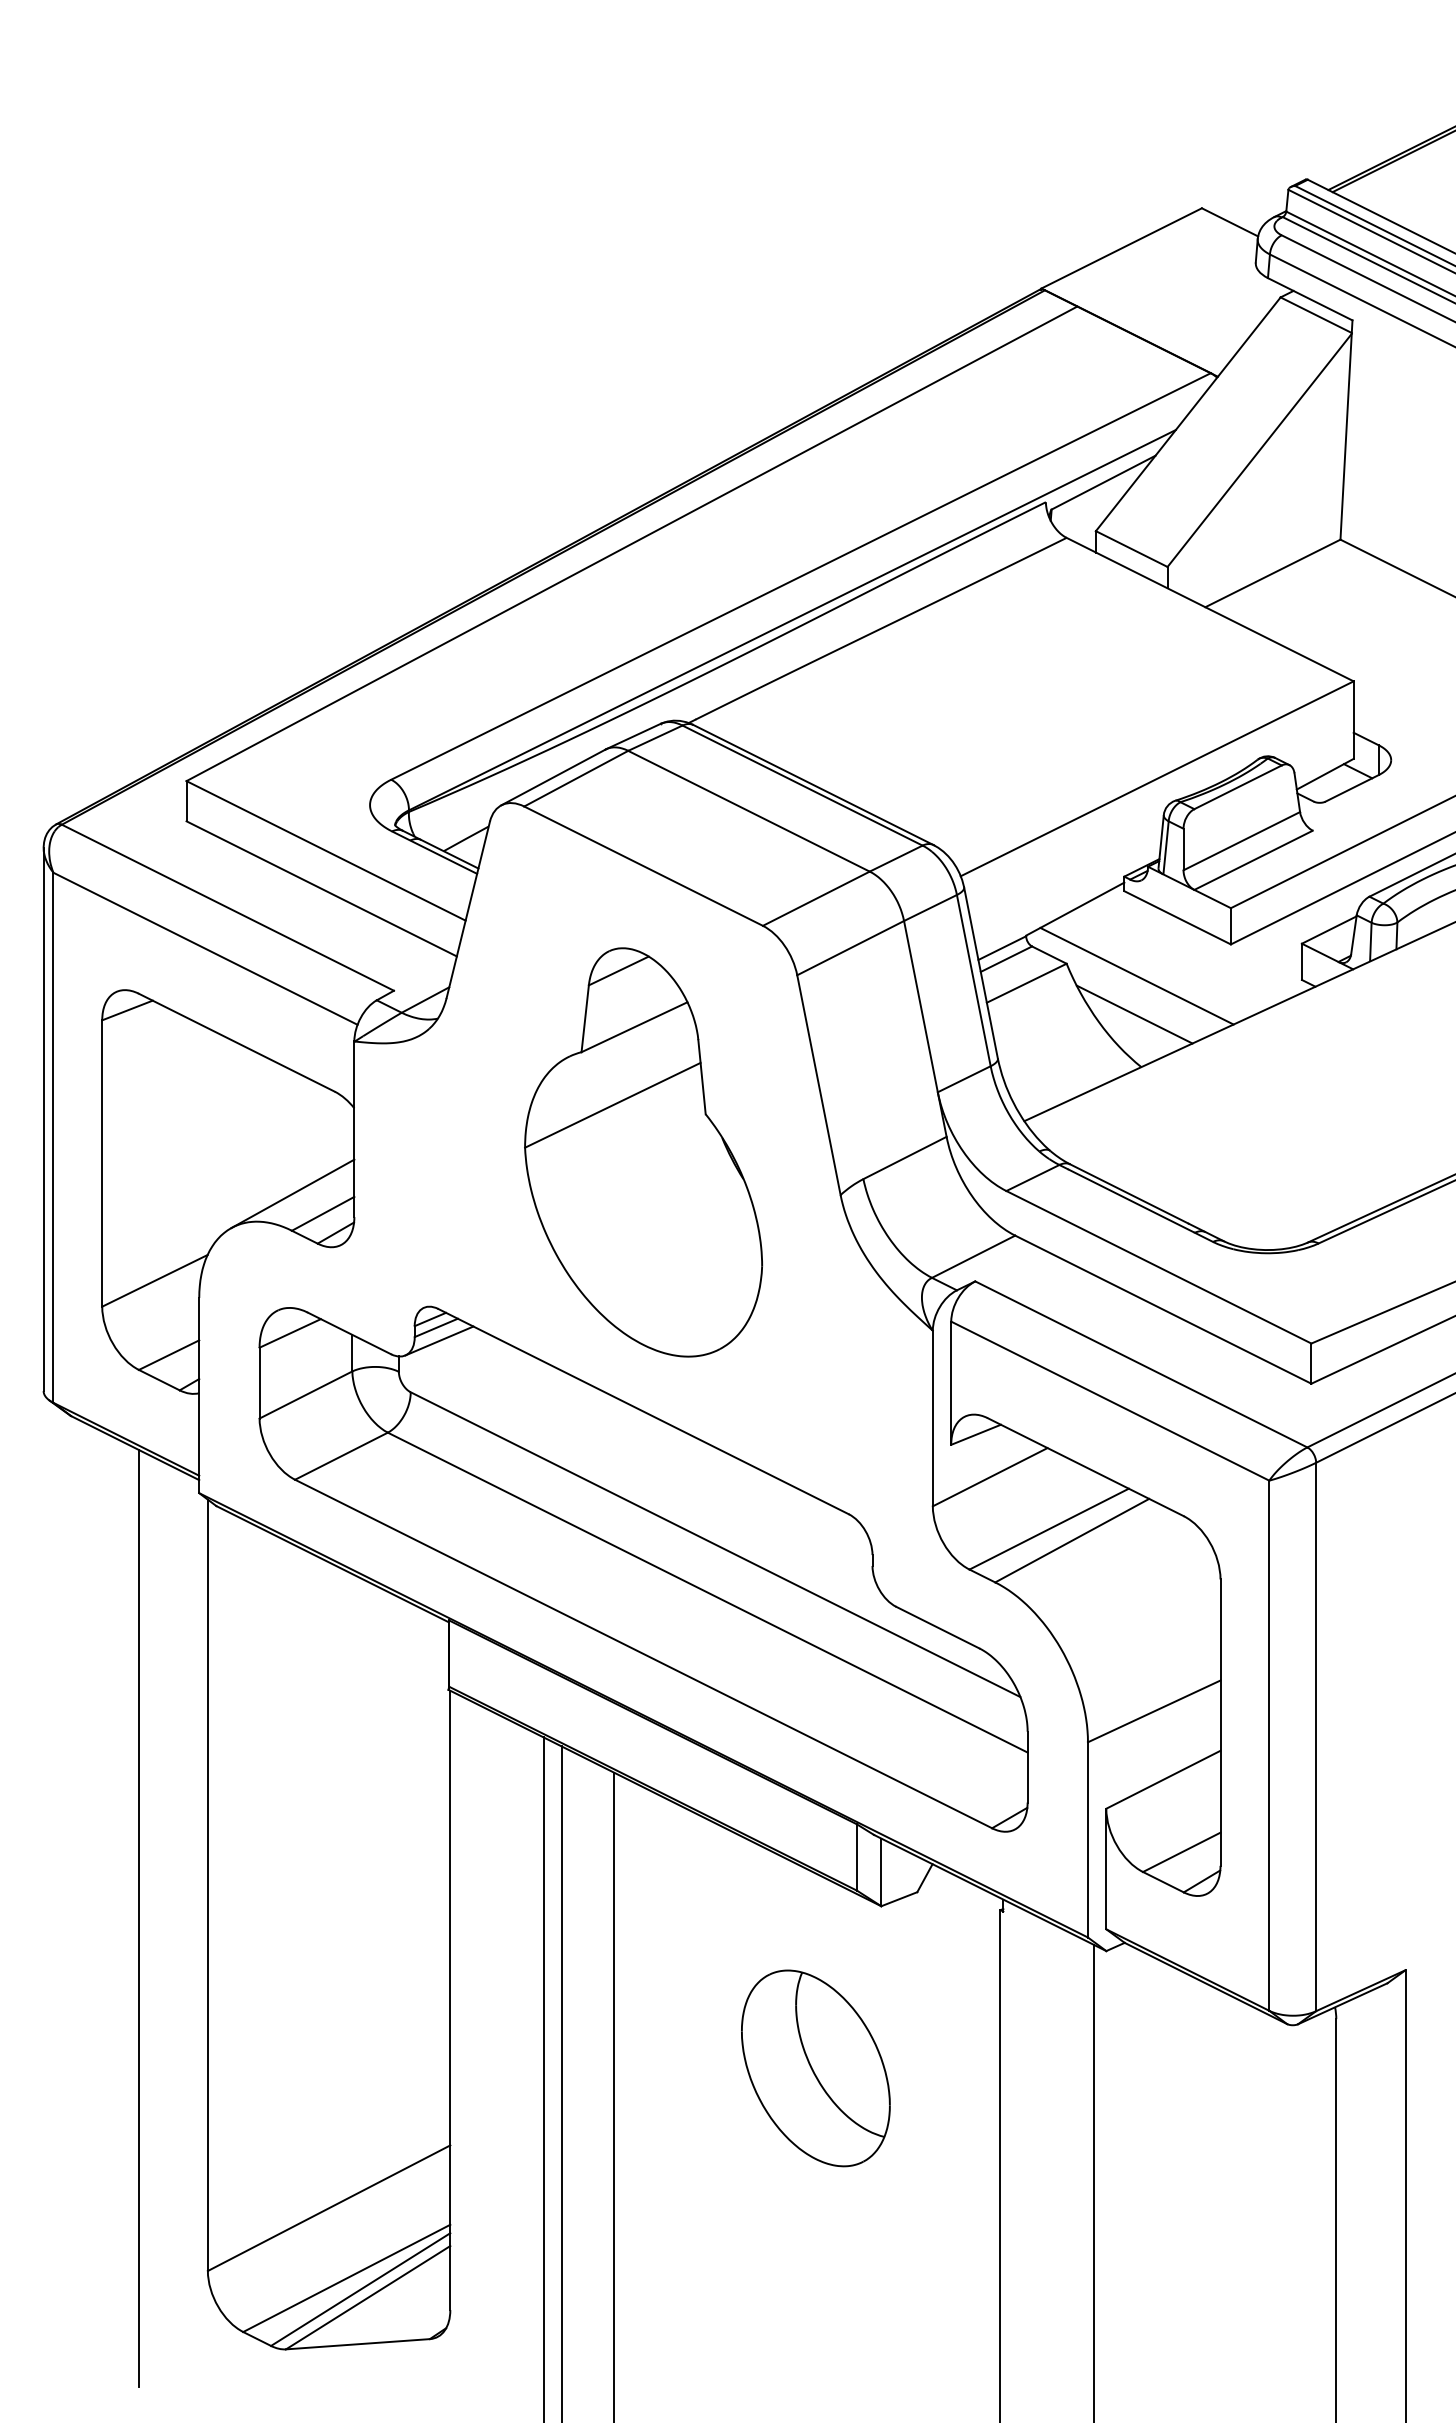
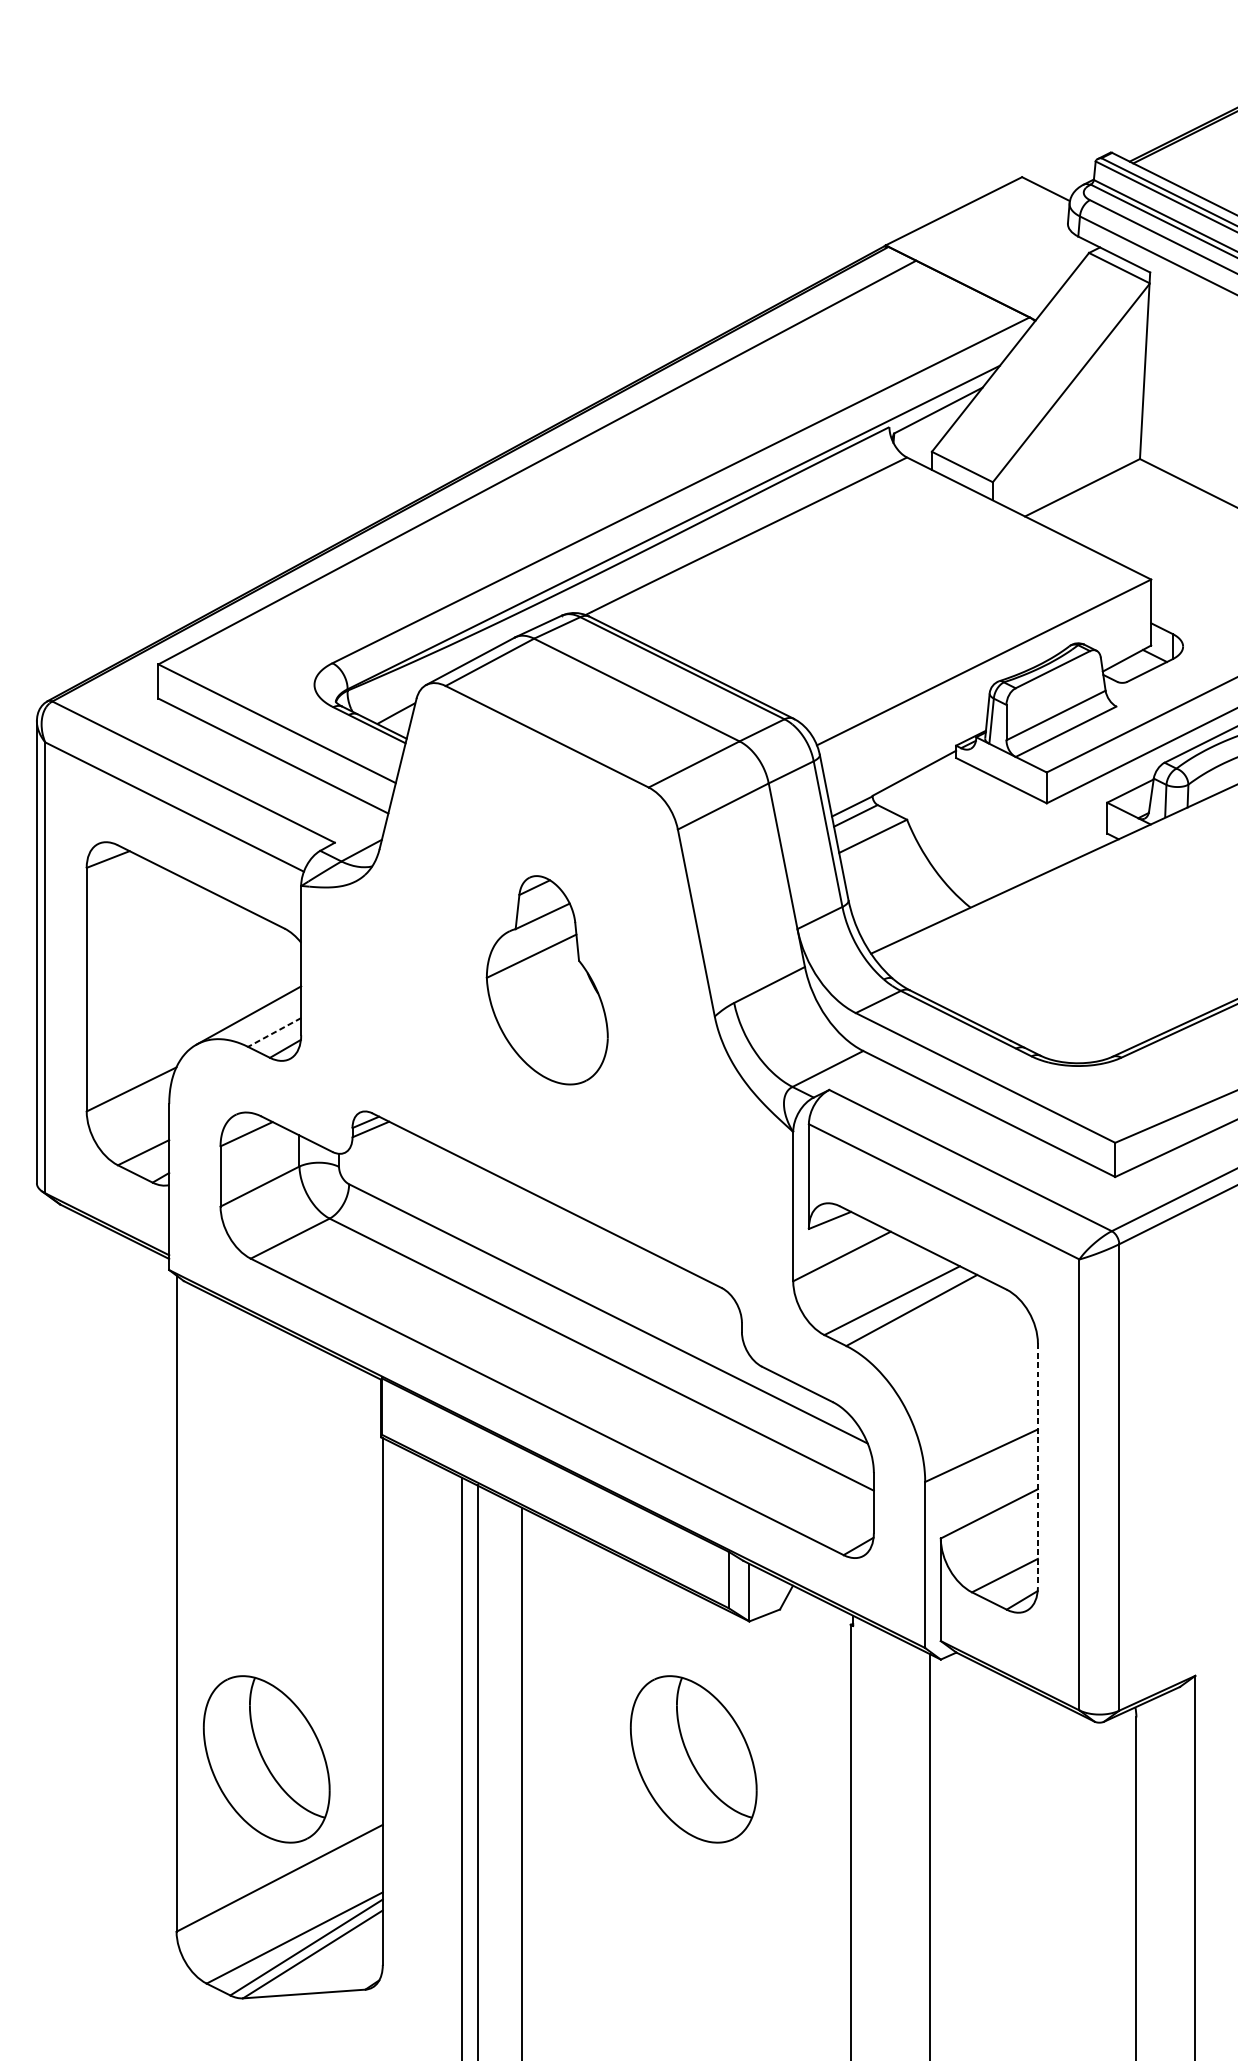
line: (1136, 975) -> (966, 829), removed
line: (1134, 1014) -> (964, 862), removed
part: (643, 1152) -> (547, 980), size x0.6
line: (323, 1213) -> (274, 1032), solid -> dashed
line: (439, 1340) -> (373, 1140), removed
line: (1220, 1723) -> (1037, 1466), solid -> dashed
line: (138, 1918) -> (117, 1631), removed
part: (313, 2068) -> (266, 1759), added

